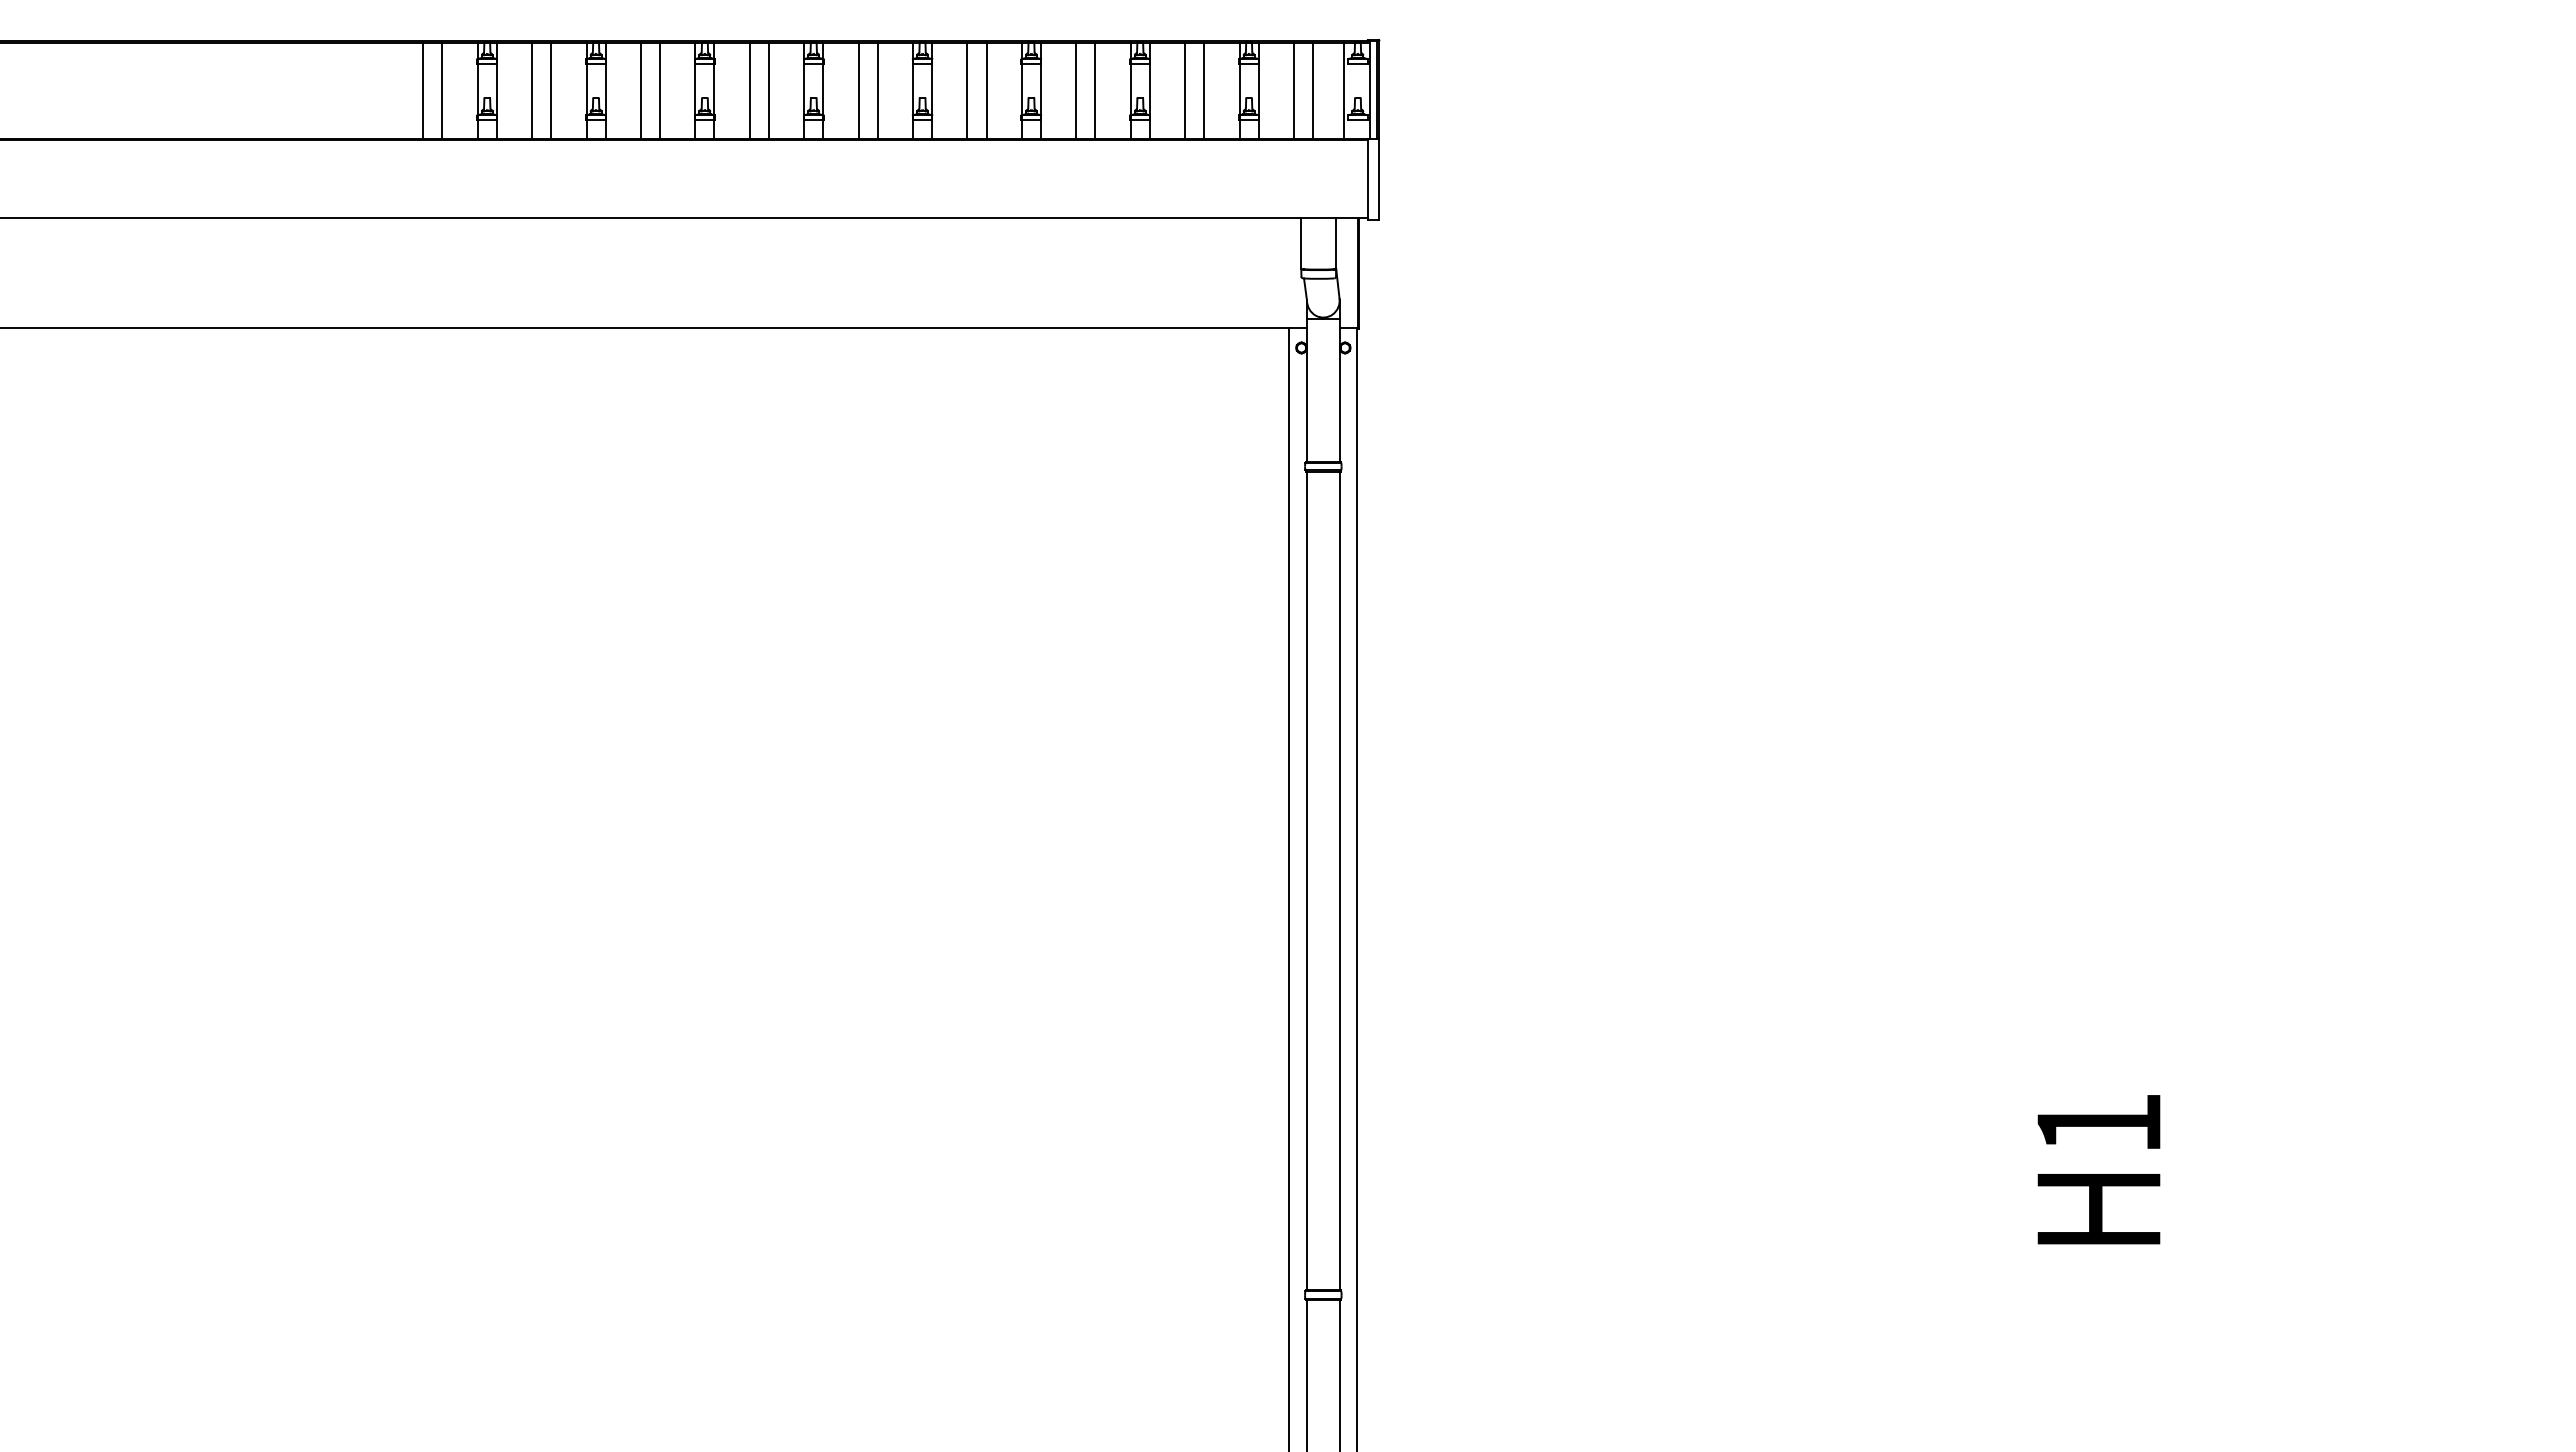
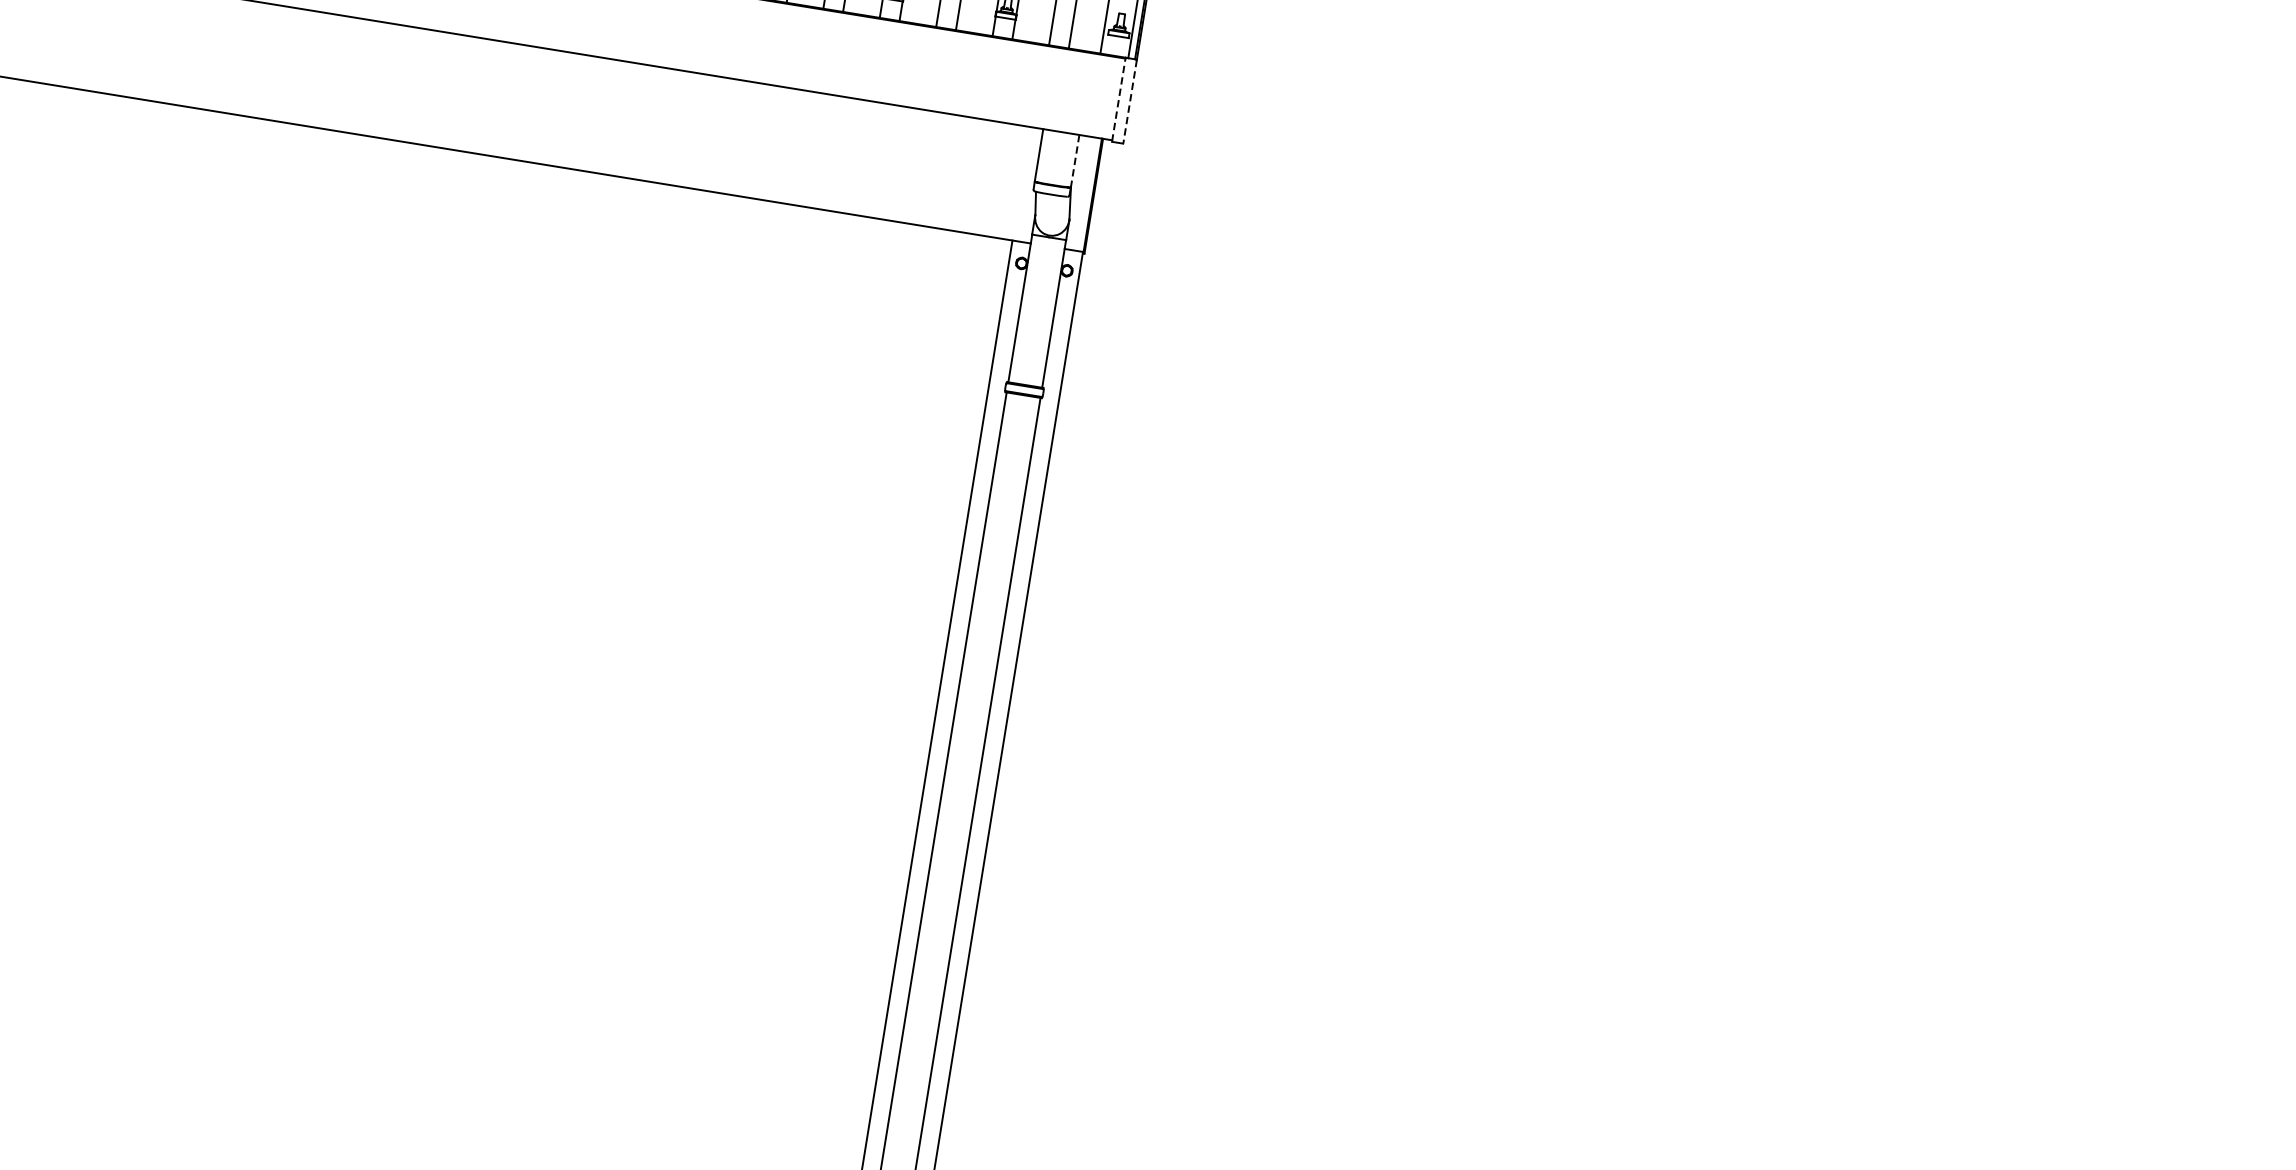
line: (1367, 178) -> (1118, 98), solid -> dashed
line: (1378, 179) -> (1129, 101), solid -> dashed
line: (1336, 244) -> (1075, 162), solid -> dashed

